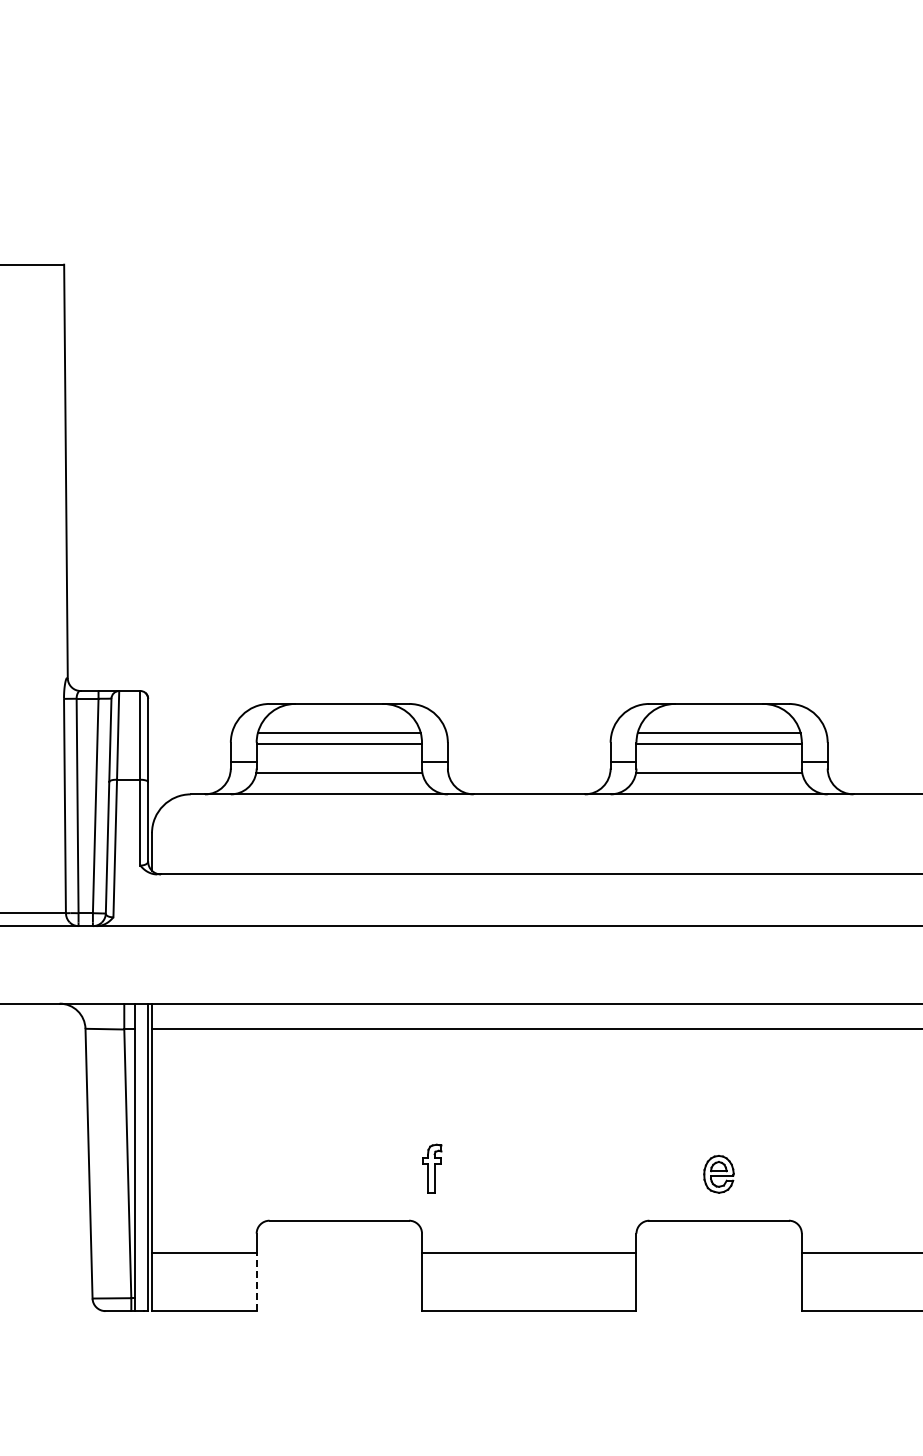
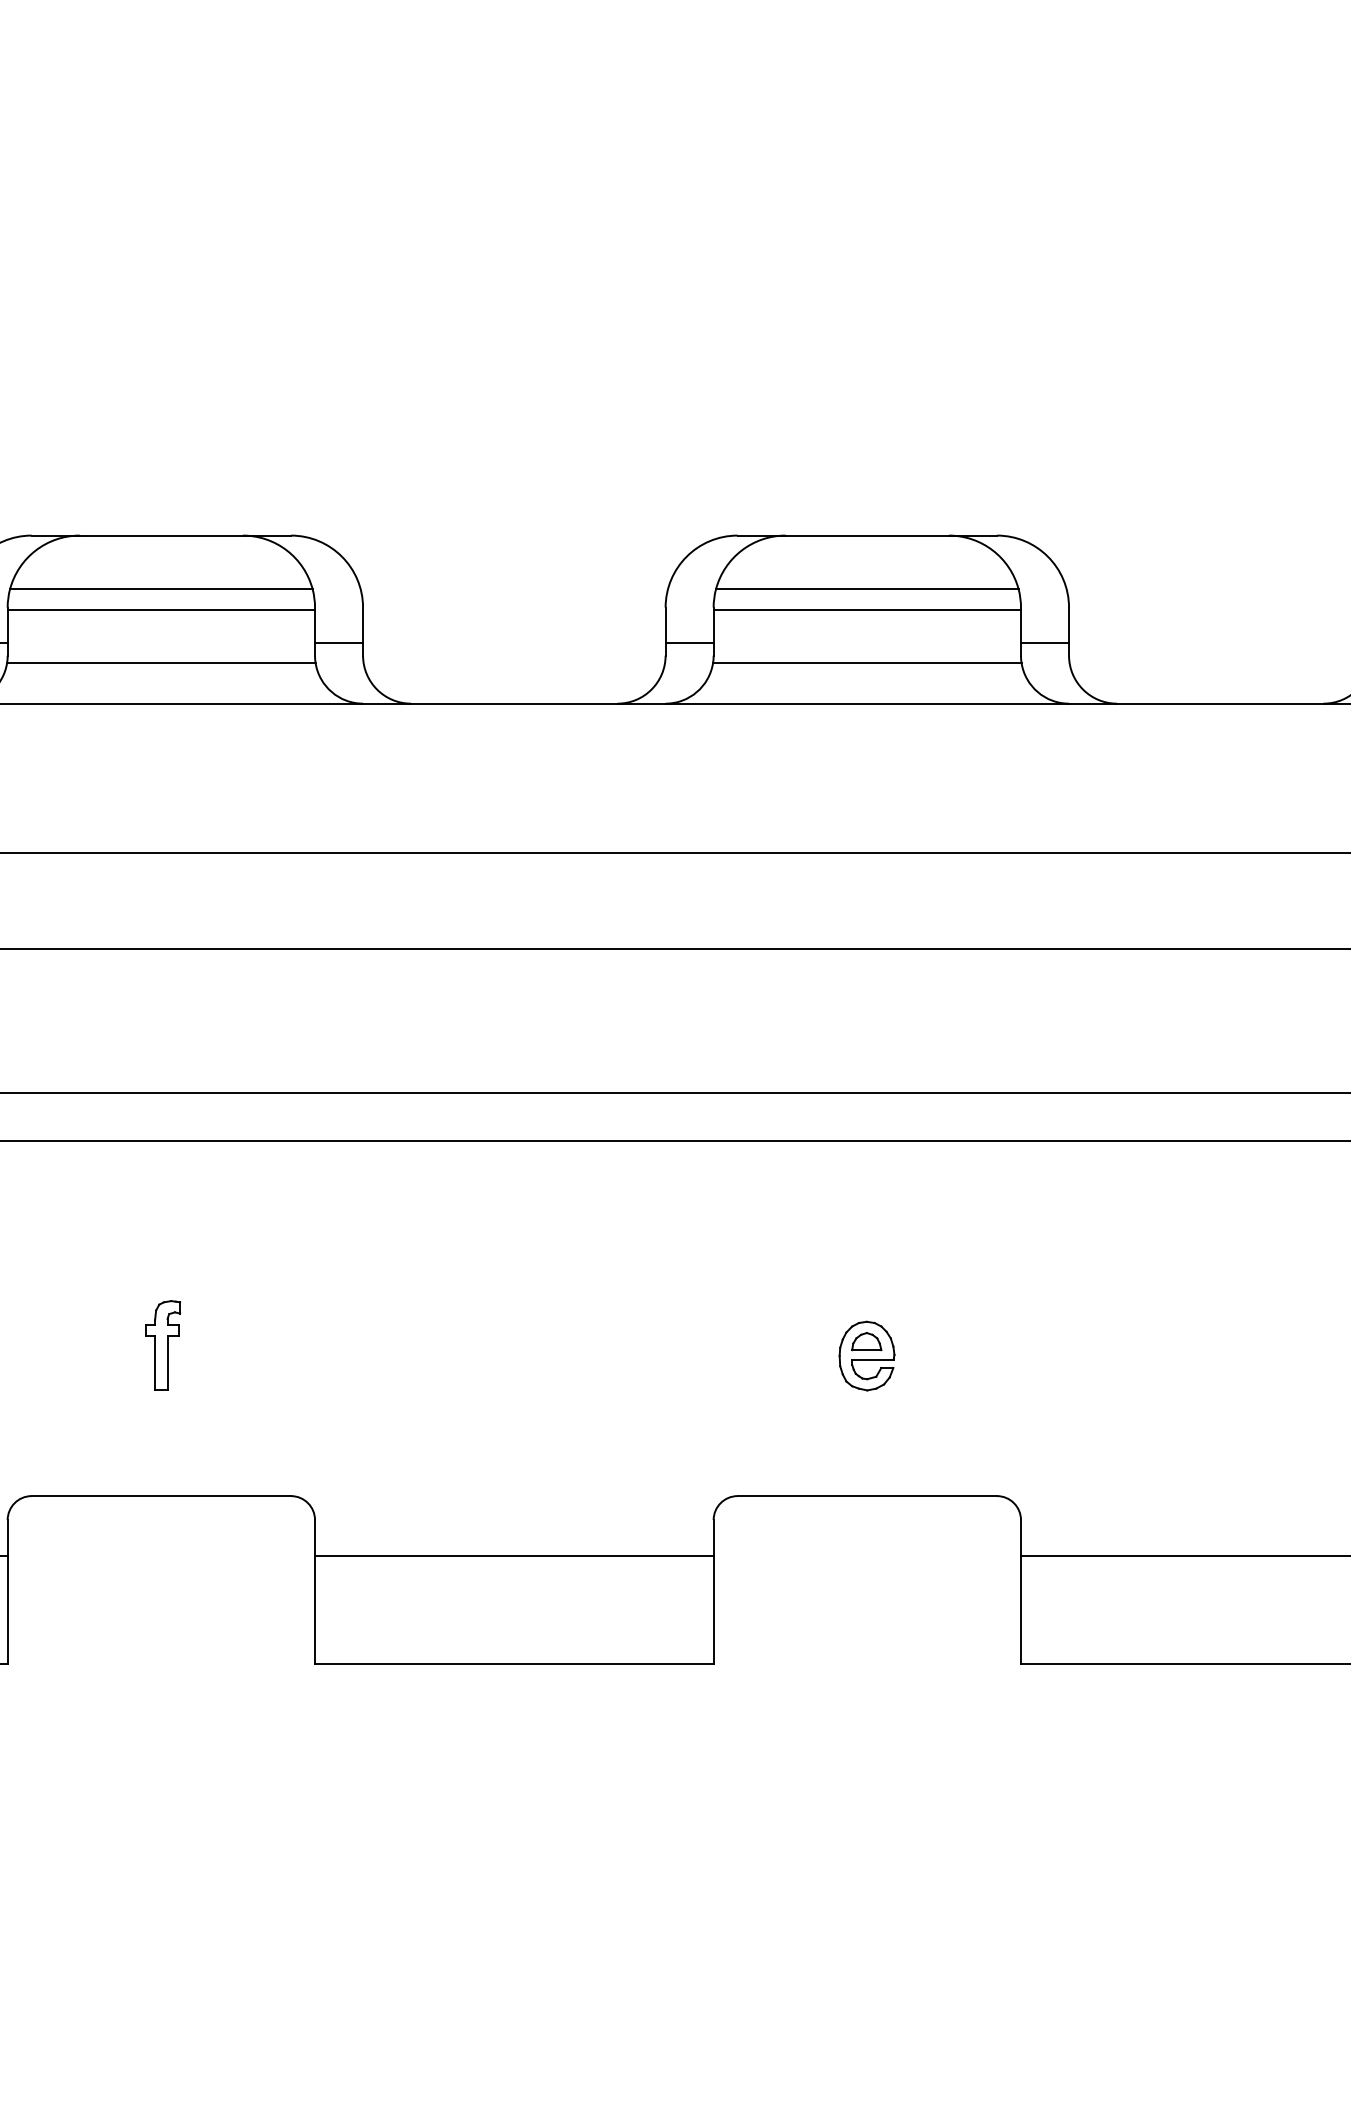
part: (432, 1168) -> (163, 1345), moved
part: (718, 1174) -> (866, 1356), moved
line: (256, 1281) -> (7, 1609), dashed -> solid

